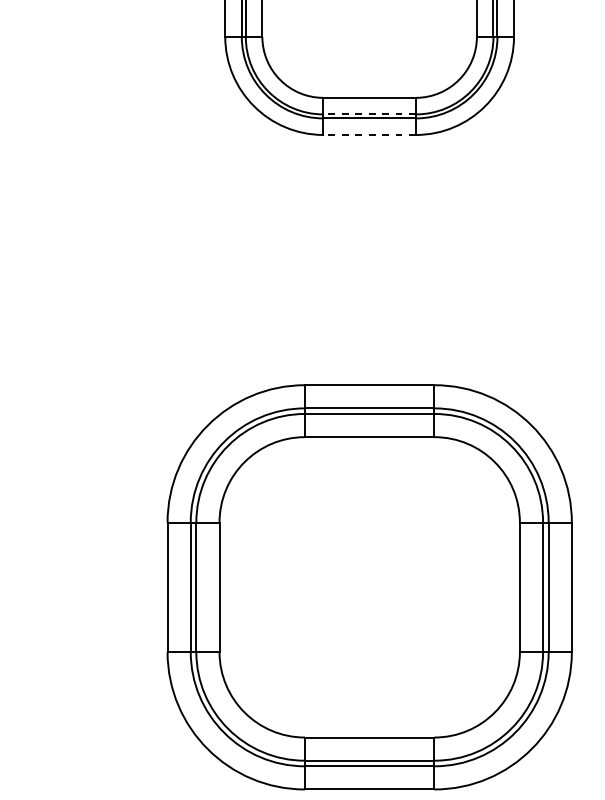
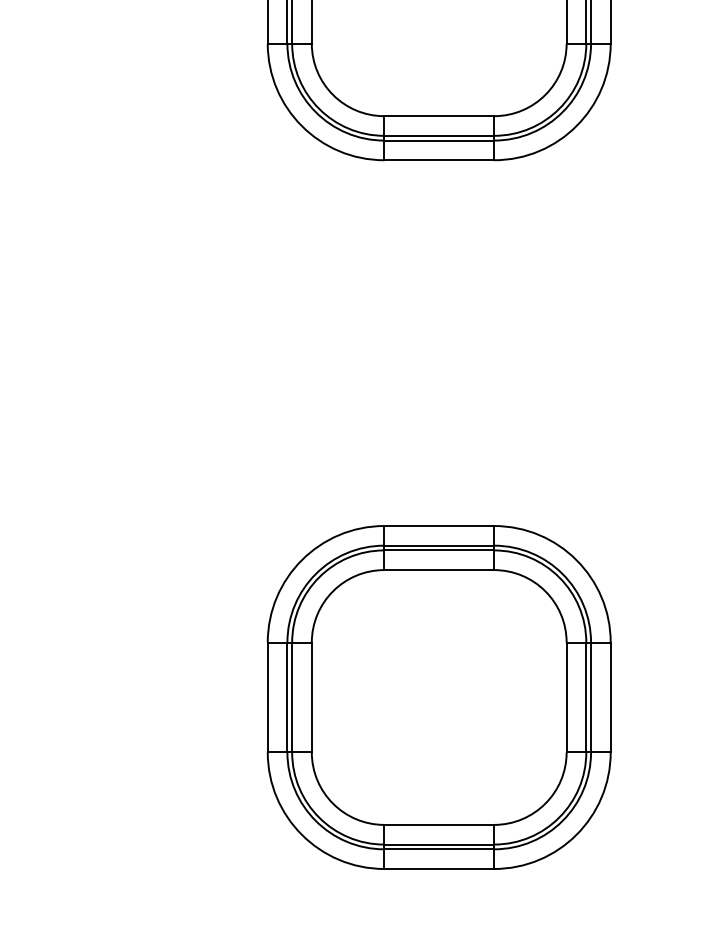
line: (369, 114) -> (439, 135), dashed -> solid
line: (369, 135) -> (439, 160), dashed -> solid
part: (369, 587) -> (438, 697), size x0.71

